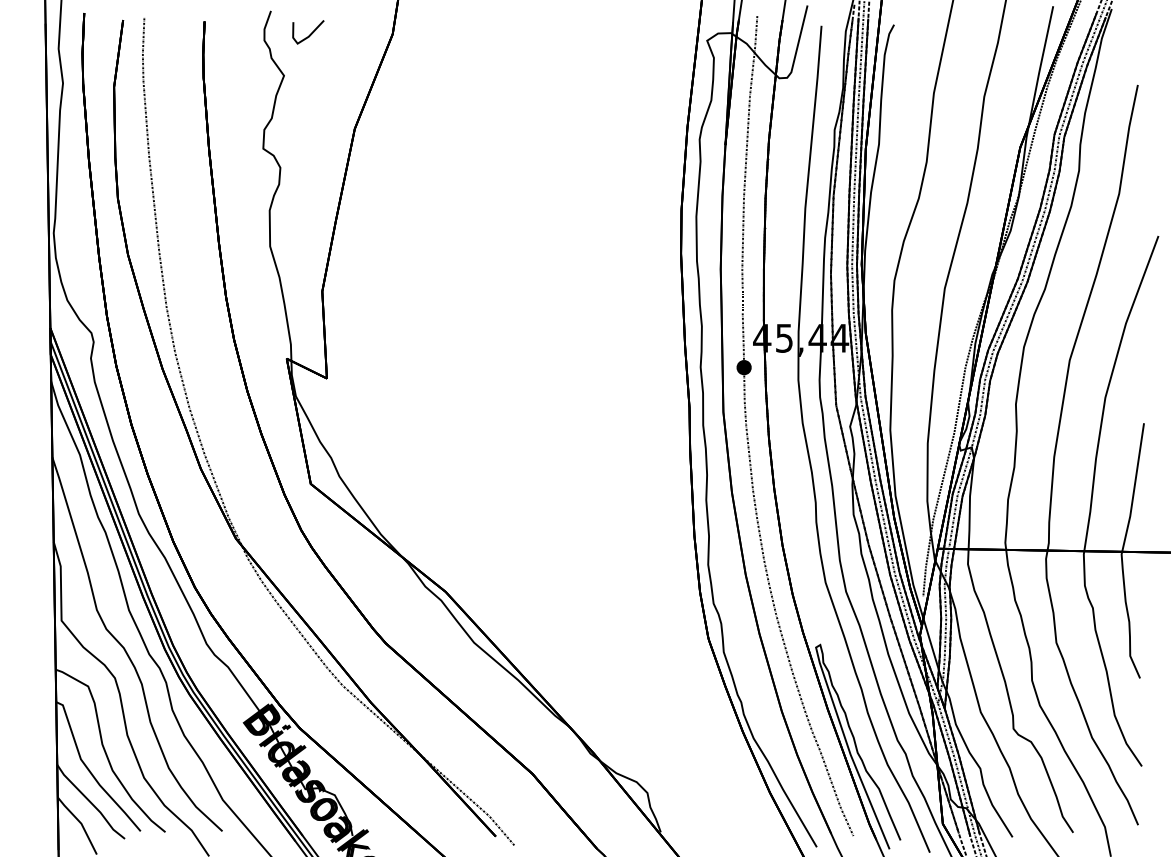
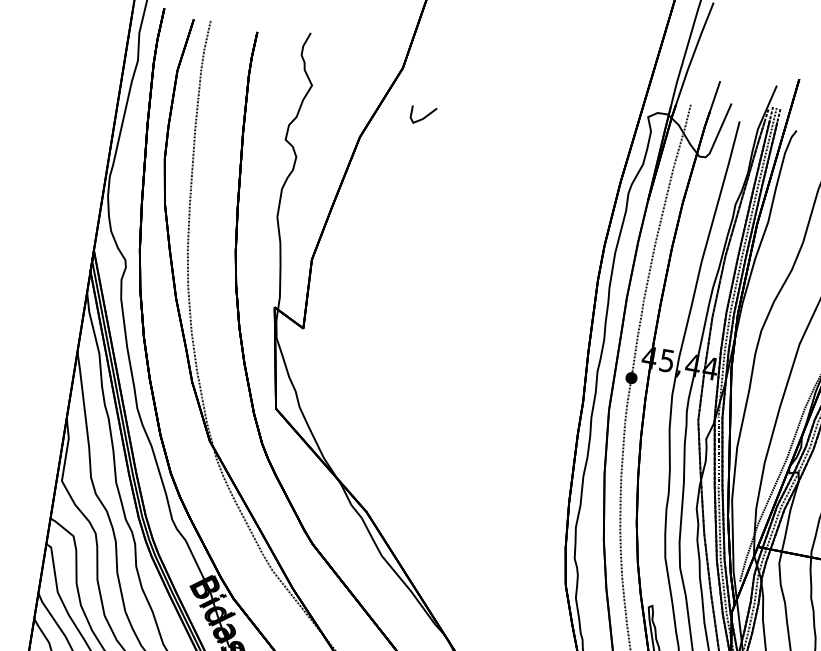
line: (310, 33) -> (424, 116), moved

